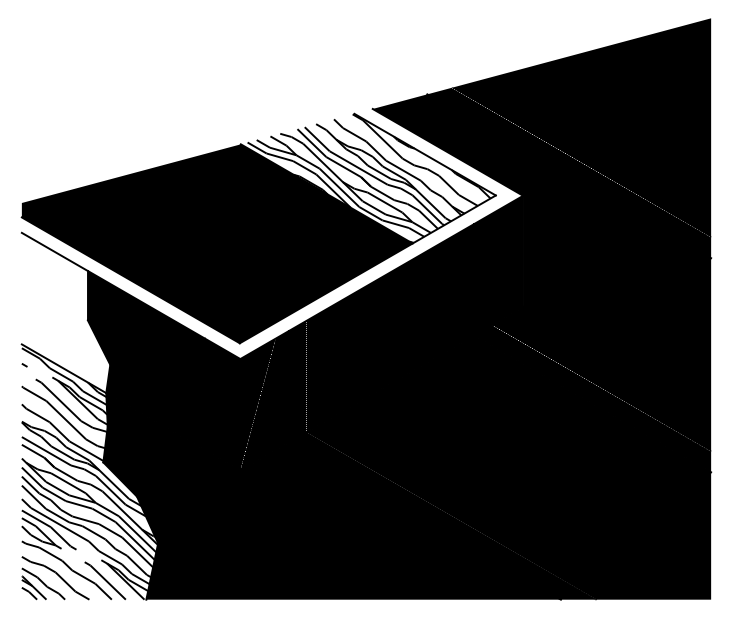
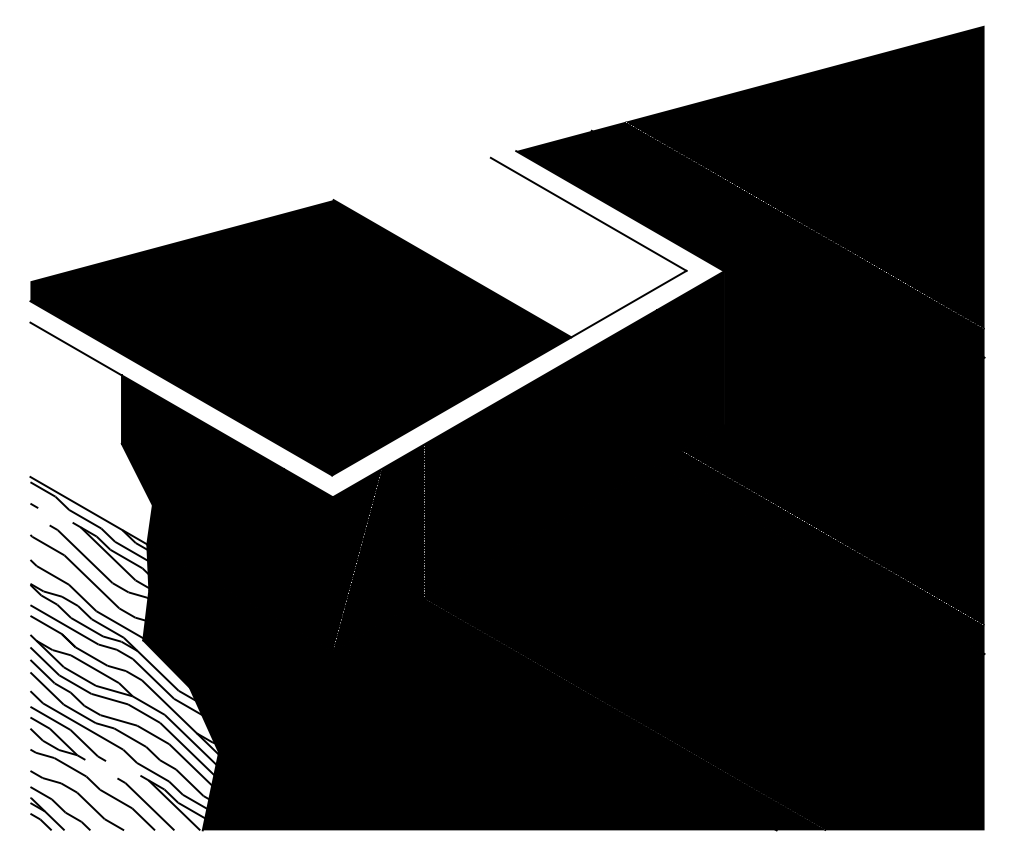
hatch: (368, 178) -> (510, 247), removed

